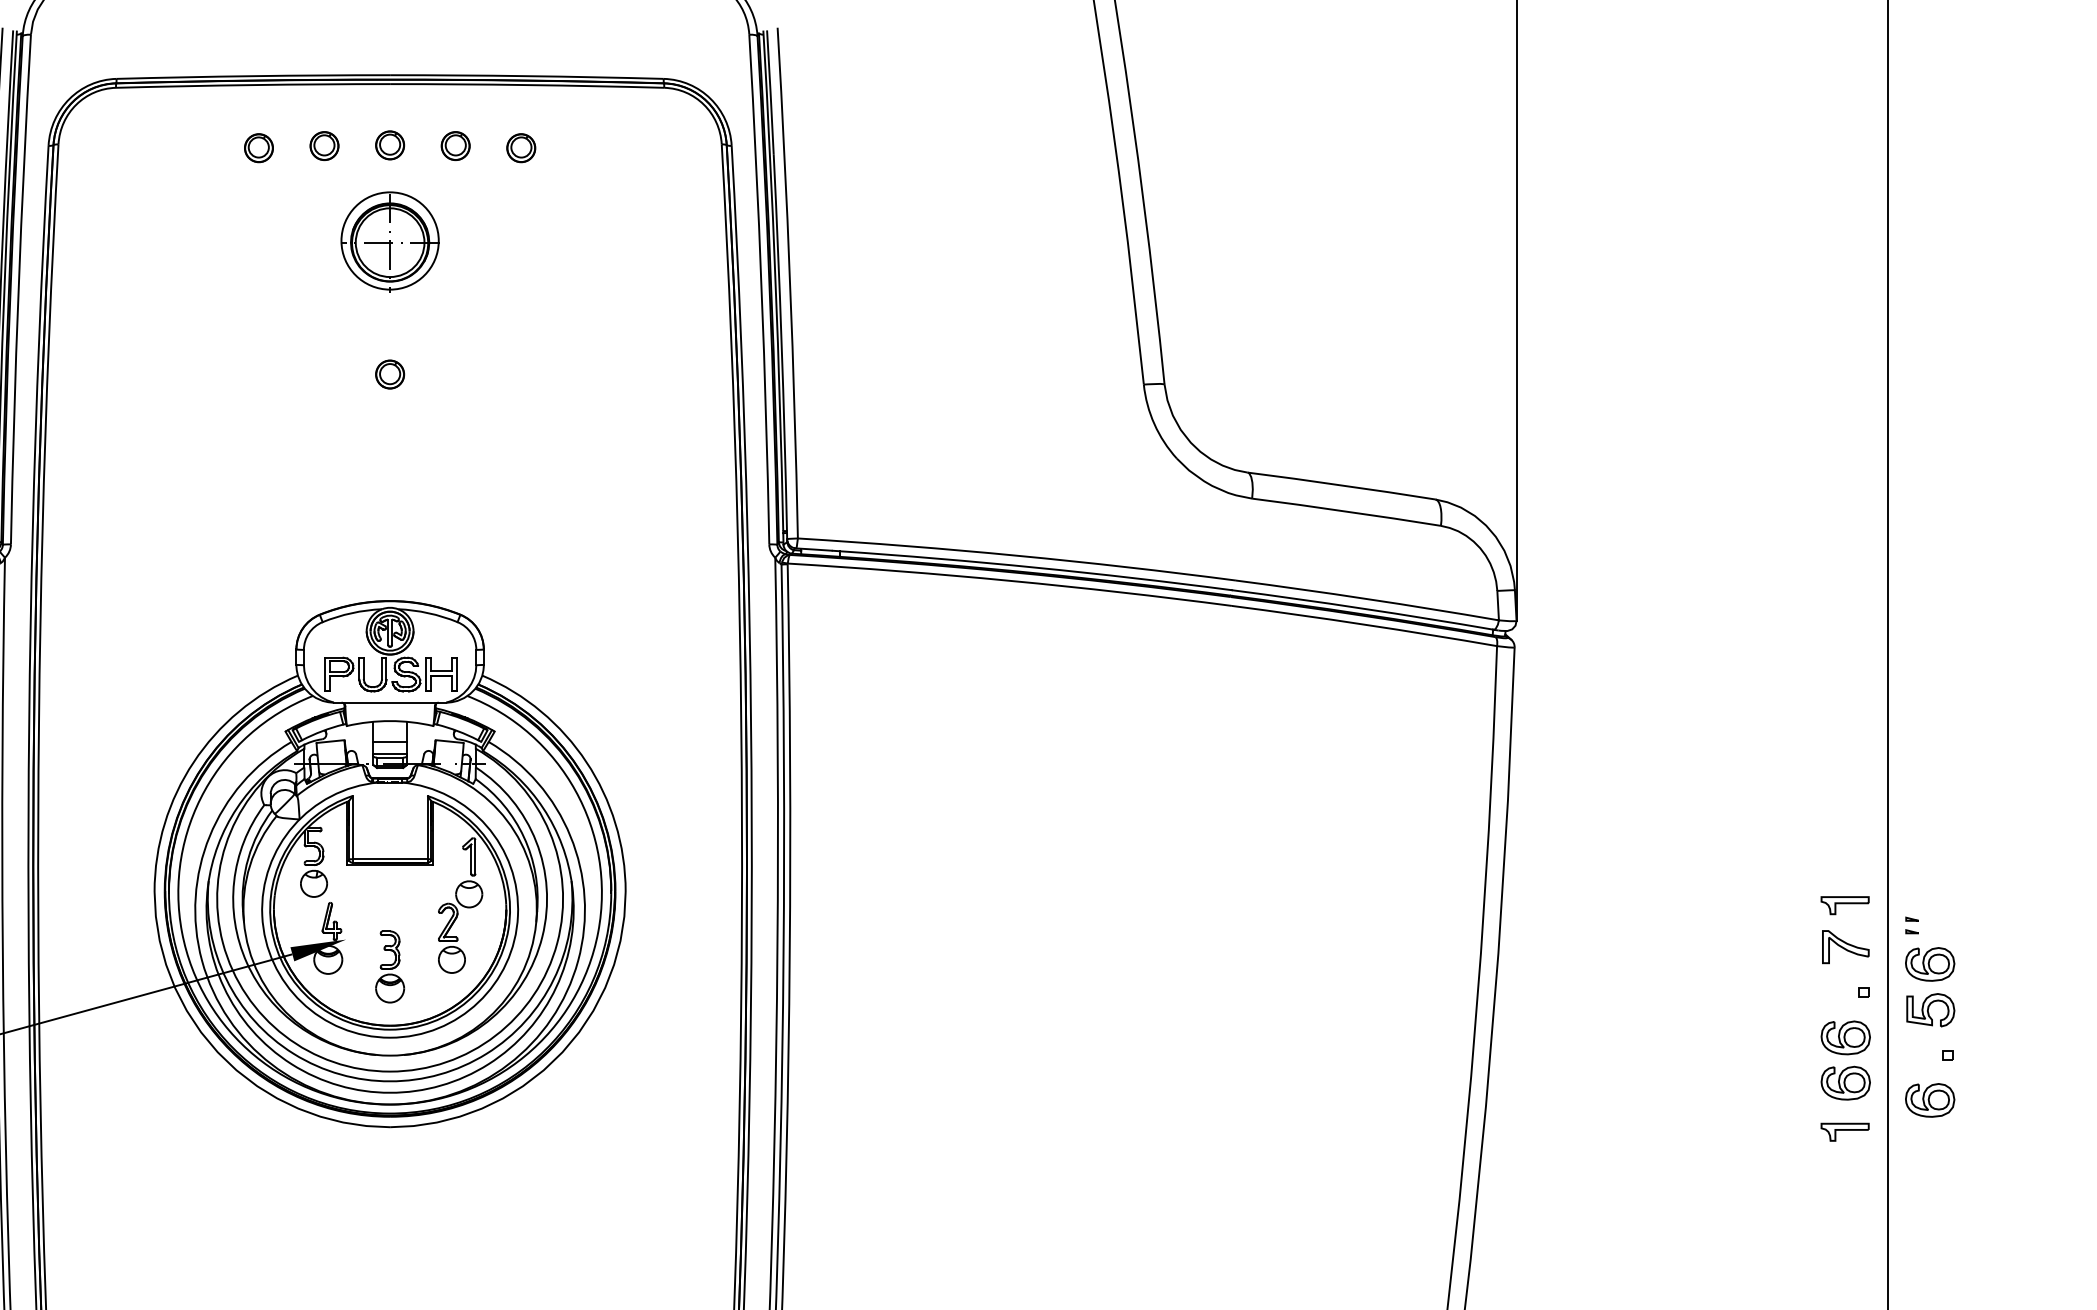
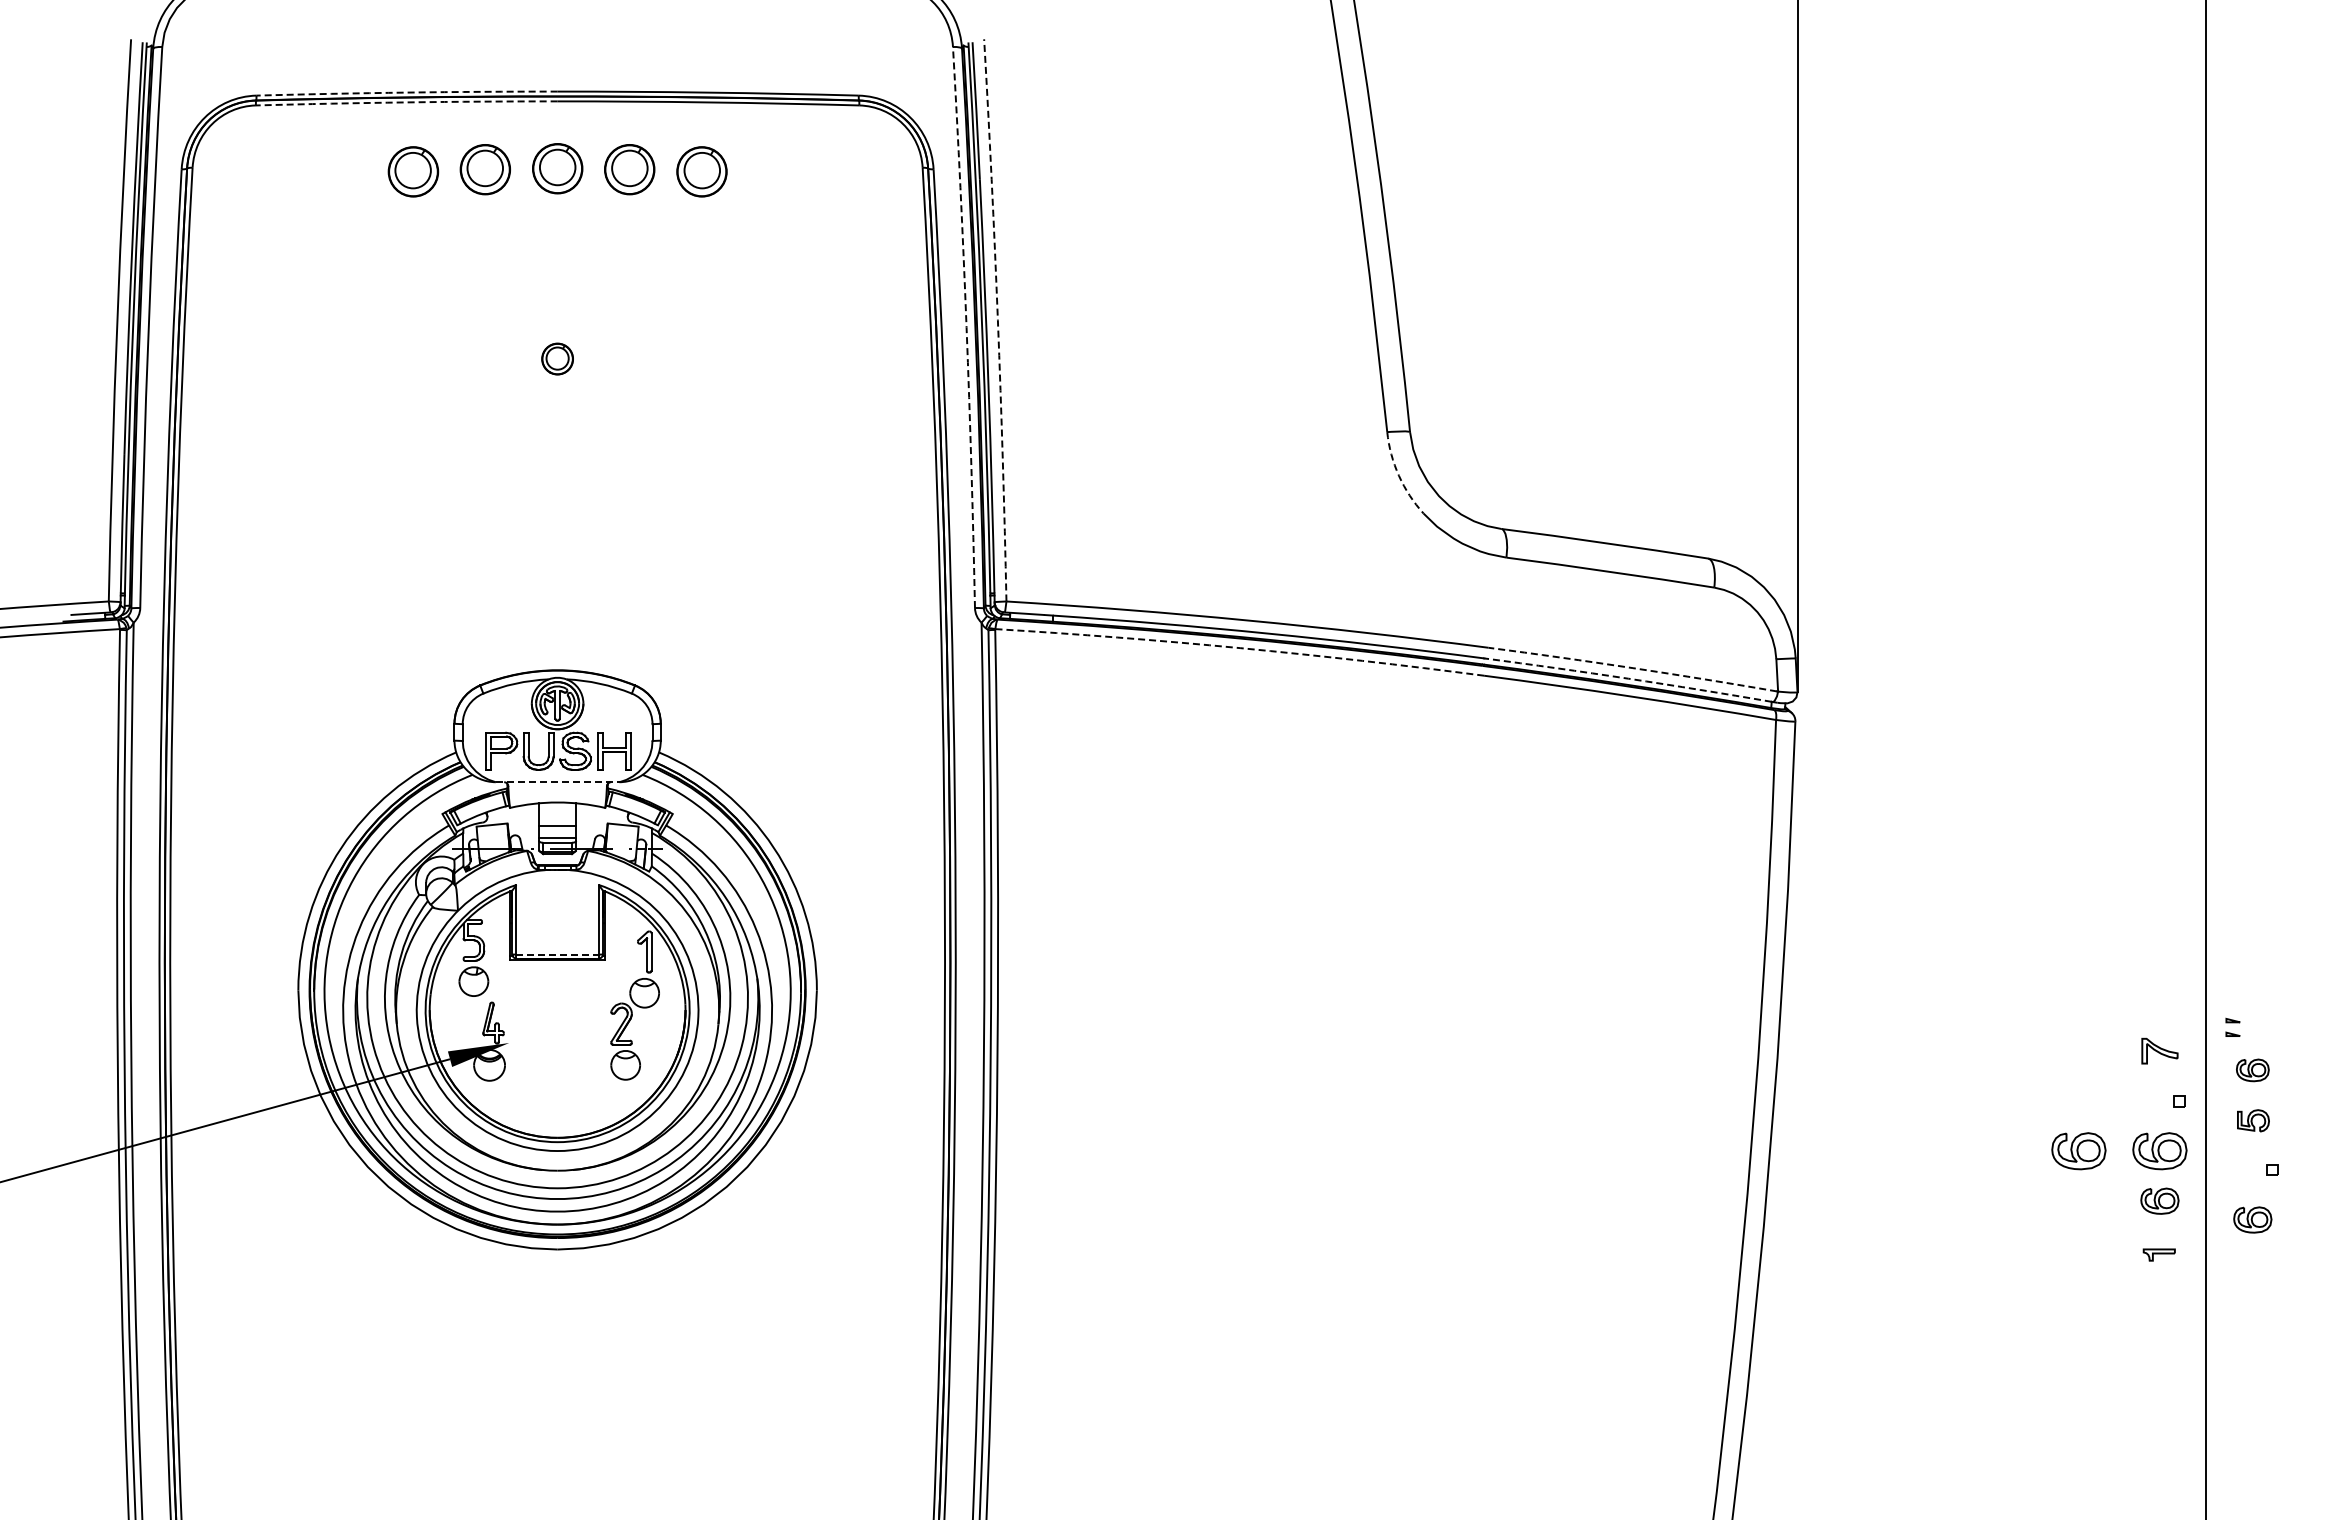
arc: (253, 76) -> (407, 92), solid -> dashed
arc: (252, 85) -> (406, 102), solid -> dashed
part: (390, 145) -> (557, 168), size x1.6
part: (324, 146) -> (485, 169), size x1.6
part: (455, 146) -> (629, 169), size x1.6
part: (258, 147) -> (412, 171), size x1.6
part: (520, 147) -> (701, 171), size x1.6
part: (390, 241) -> (557, 274), removed
arc: (789, 283) -> (997, 320), solid -> dashed
arc: (761, 289) -> (966, 327), solid -> dashed
part: (390, 374) -> (557, 358), moved
arc: (1154, 424) -> (1398, 475), solid -> dashed
arc: (1010, 581) -> (1240, 648), solid -> dashed
arc: (1366, 599) -> (1632, 668), solid -> dashed
arc: (1363, 608) -> (1628, 678), solid -> dashed
line: (390, 702) -> (557, 782), solid -> dashed
line: (390, 859) -> (558, 954), solid -> dashed
part: (1845, 905) -> (2159, 1005), removed
part: (1845, 946) -> (2159, 1050), size x0.7
part: (1929, 964) -> (2252, 1070), size x0.6
part: (390, 967) -> (557, 1073), removed
part: (1930, 1009) -> (2253, 1120), size x0.6
part: (1771, 1038) -> (2078, 1151), added
part: (1845, 1083) -> (2159, 1201), size x0.7
part: (1929, 1099) -> (2252, 1219), size x0.7
part: (1845, 1131) -> (2159, 1254), size x0.6

